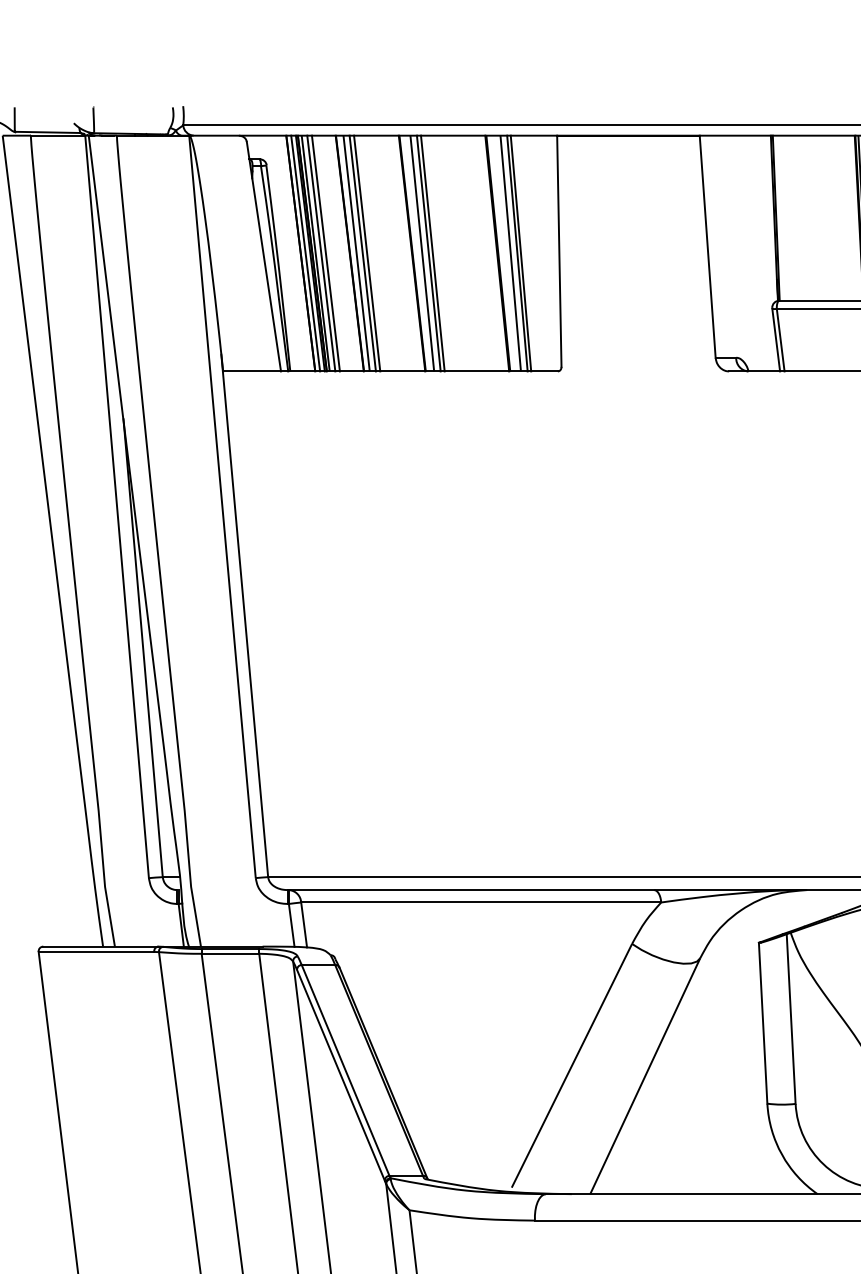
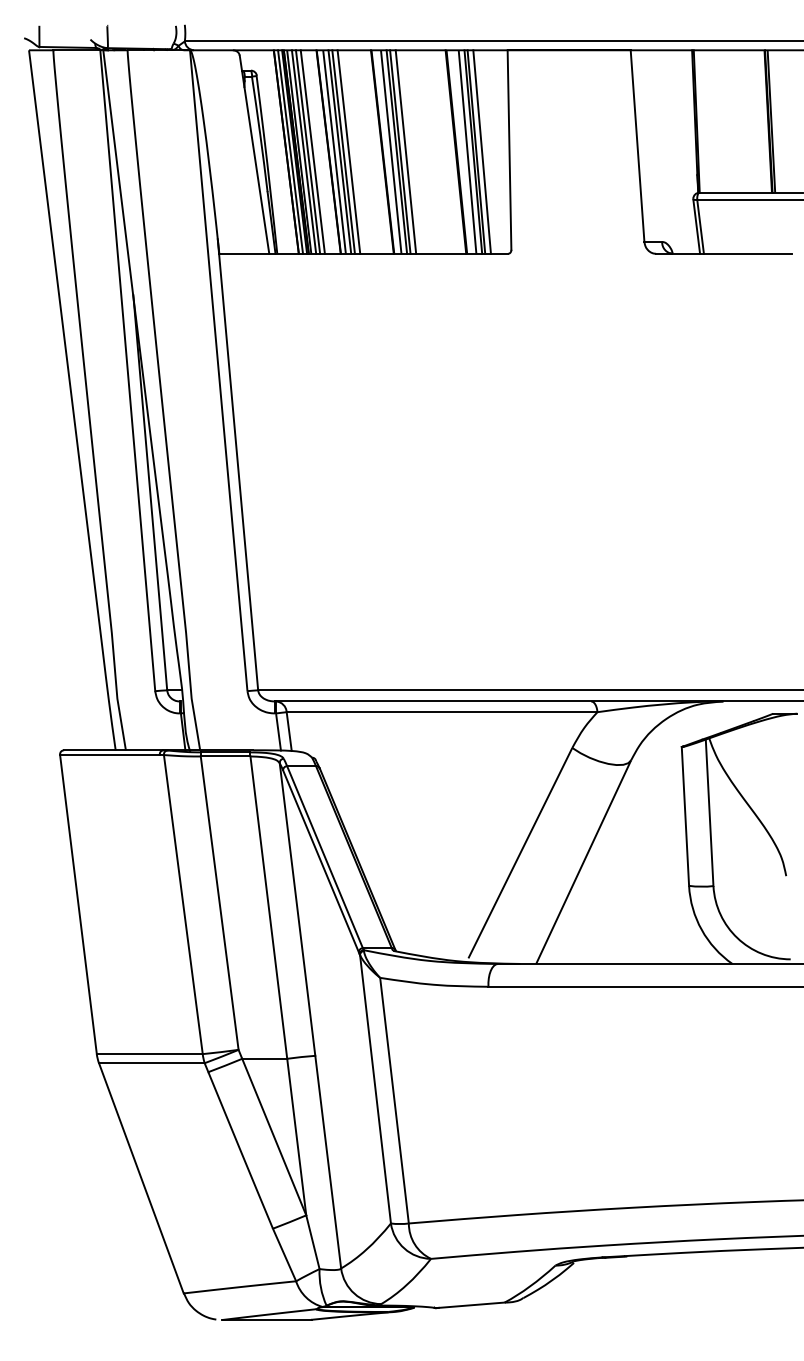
line: (331, 252) -> (312, 151), added
line: (372, 252) -> (348, 151), added
line: (438, 252) -> (405, 151), added
line: (526, 252) -> (481, 151), added

